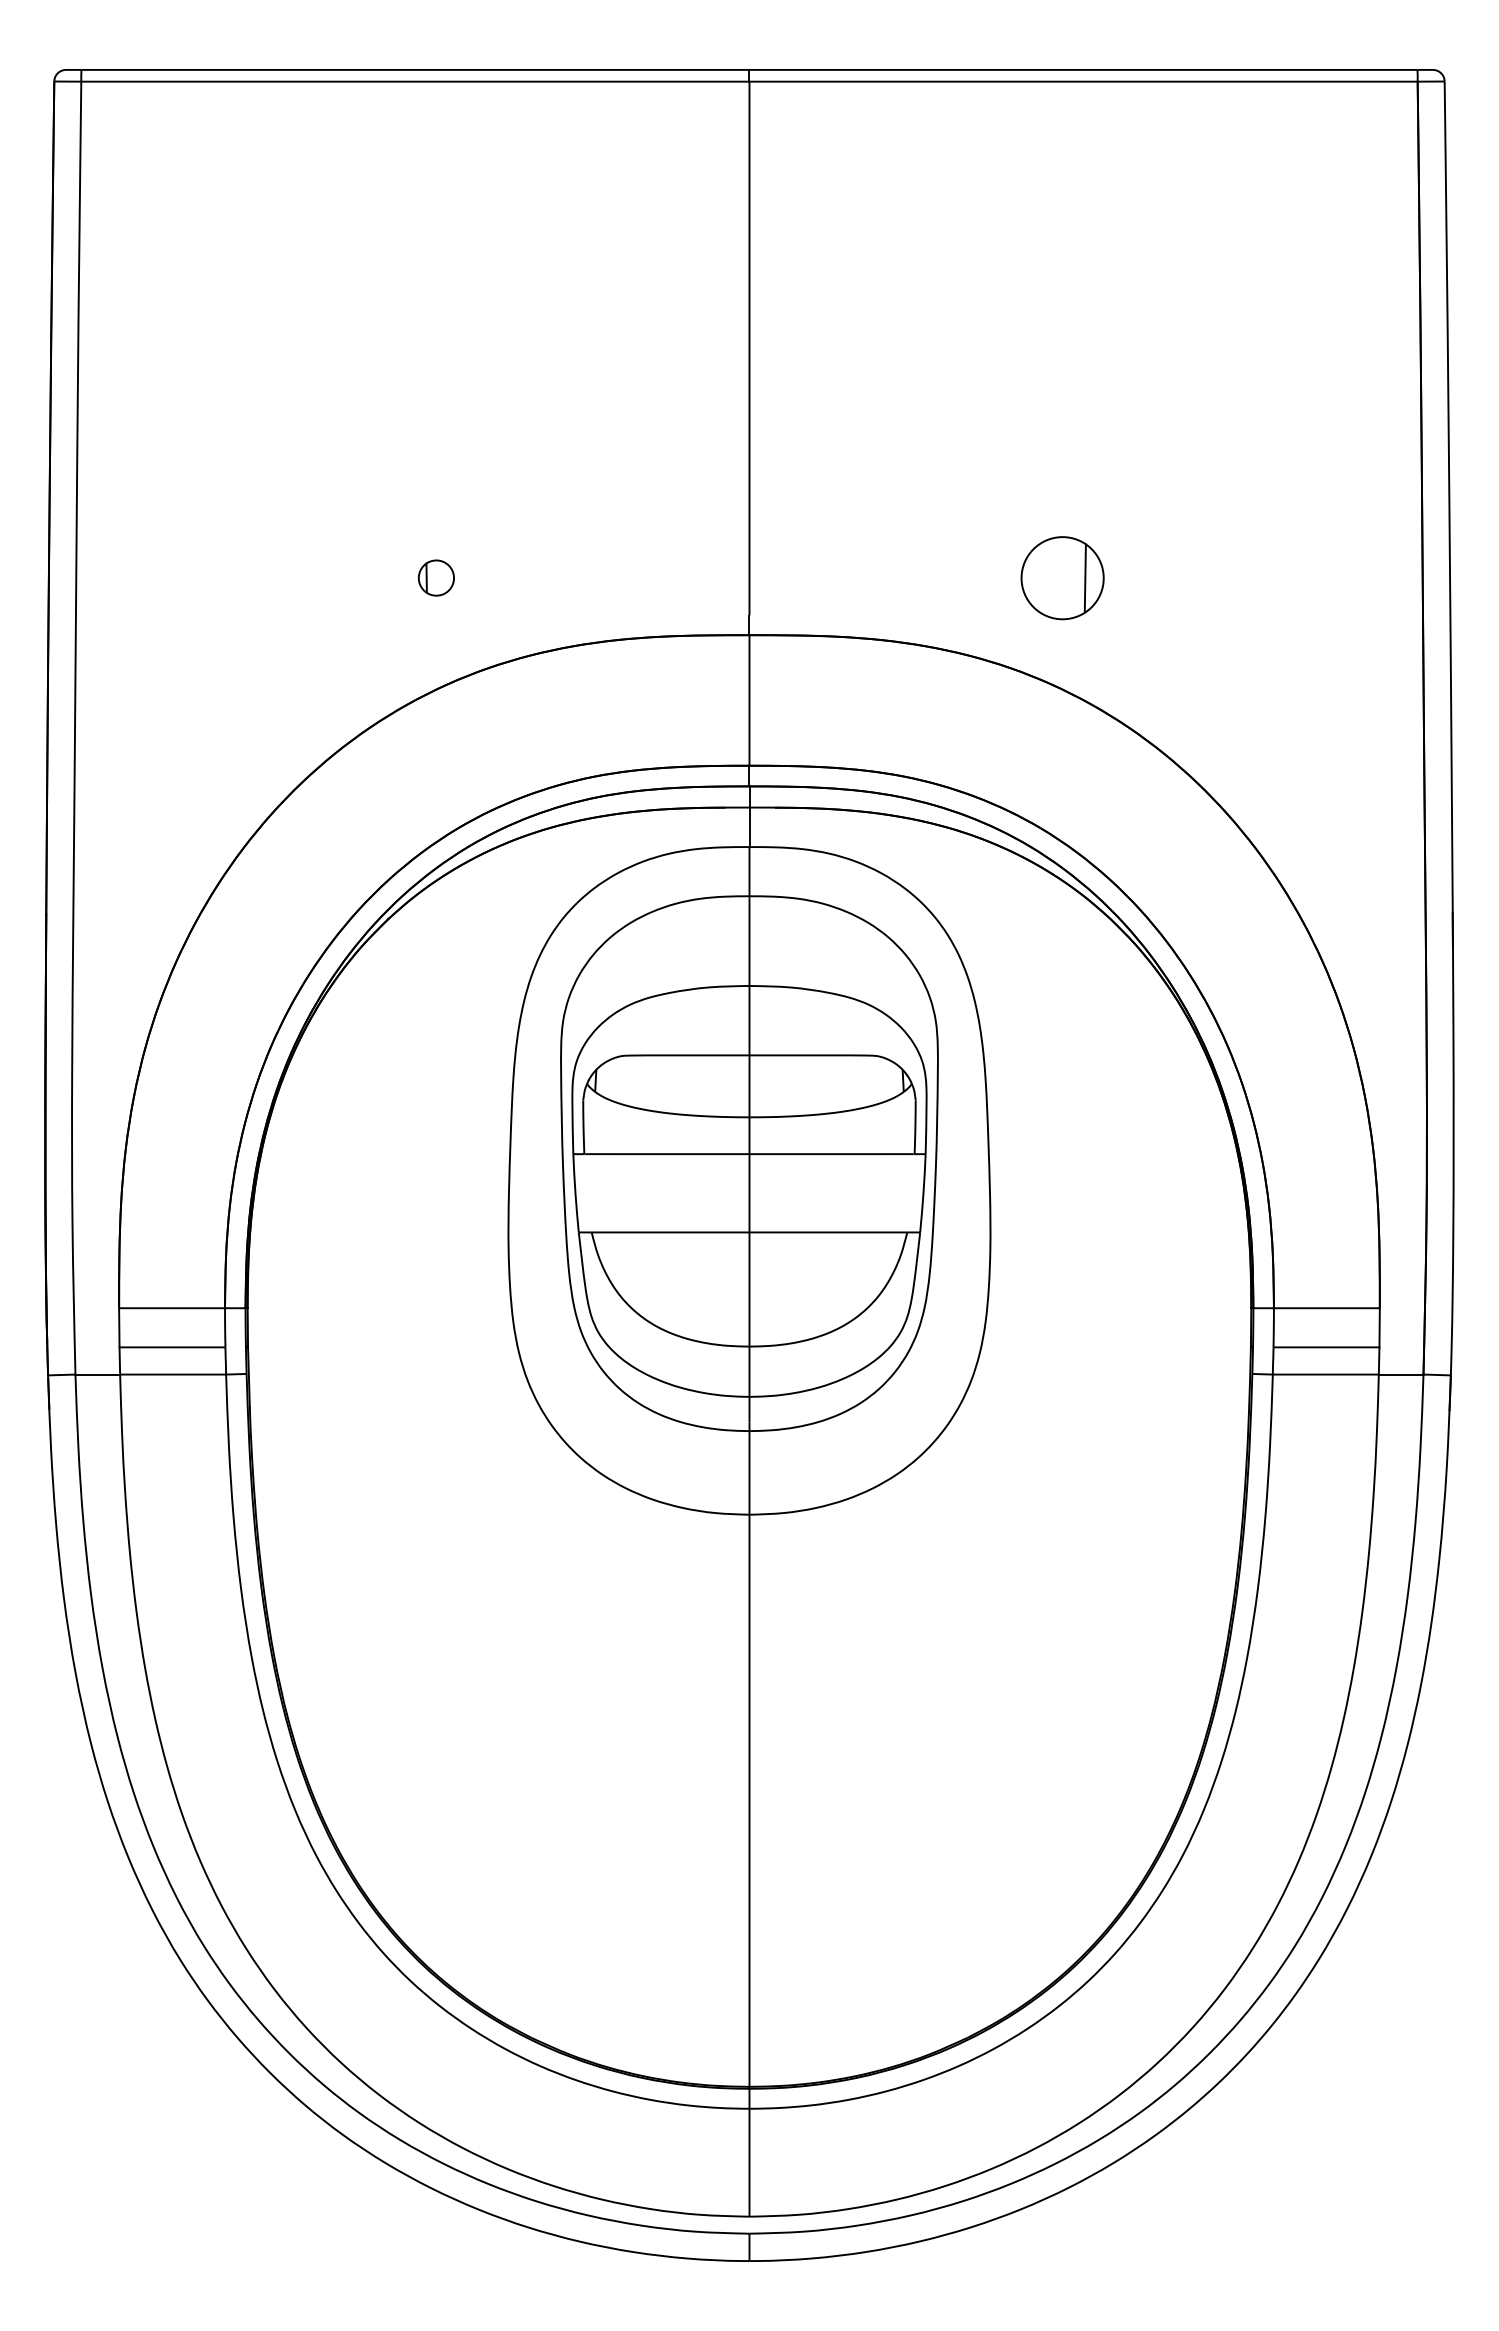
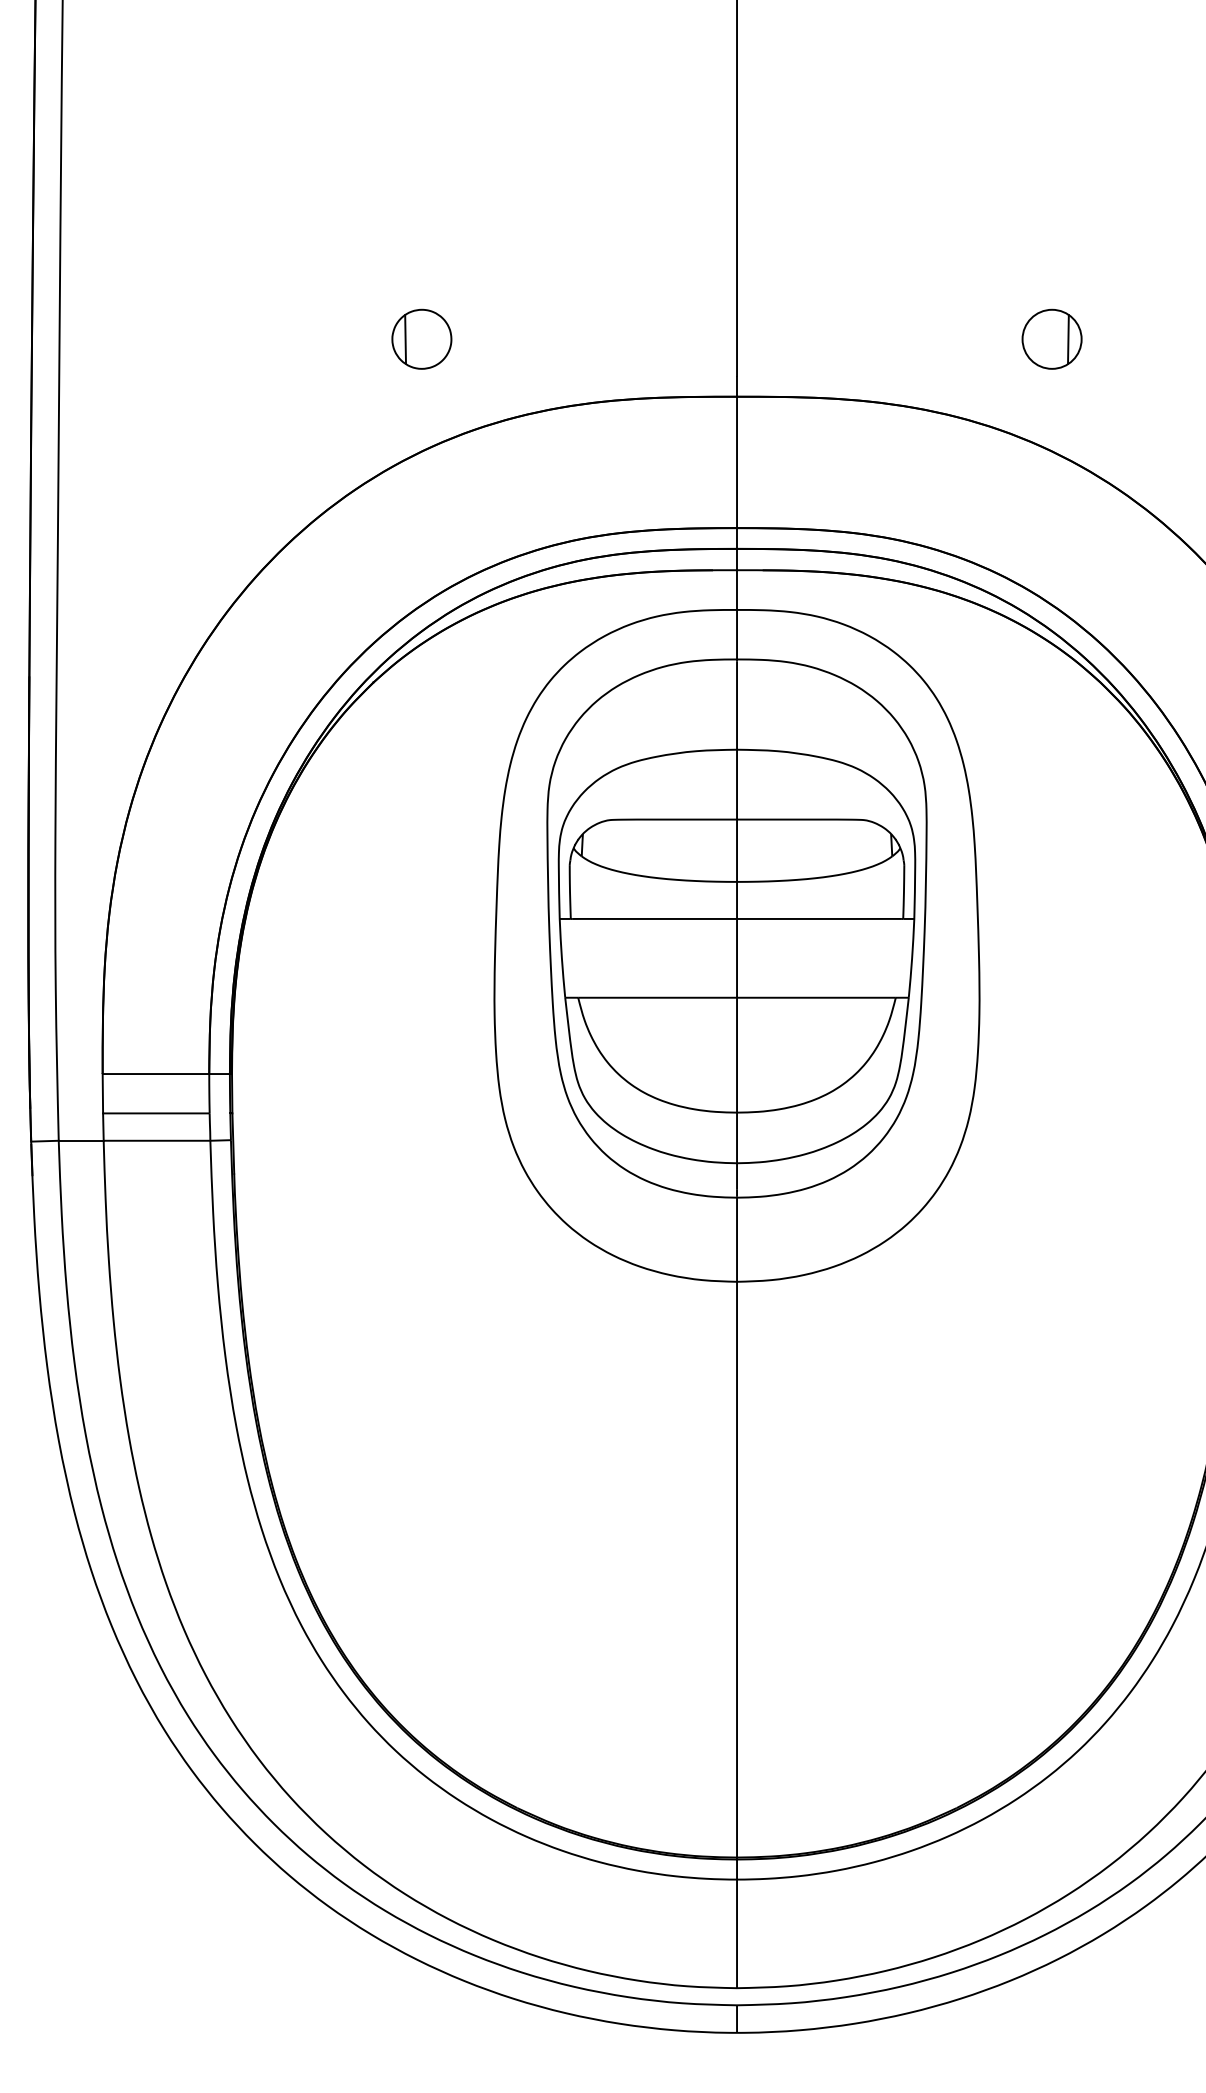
part: (436, 577) -> (422, 338), size x1.67
part: (1062, 577) -> (1052, 338), size x0.71

